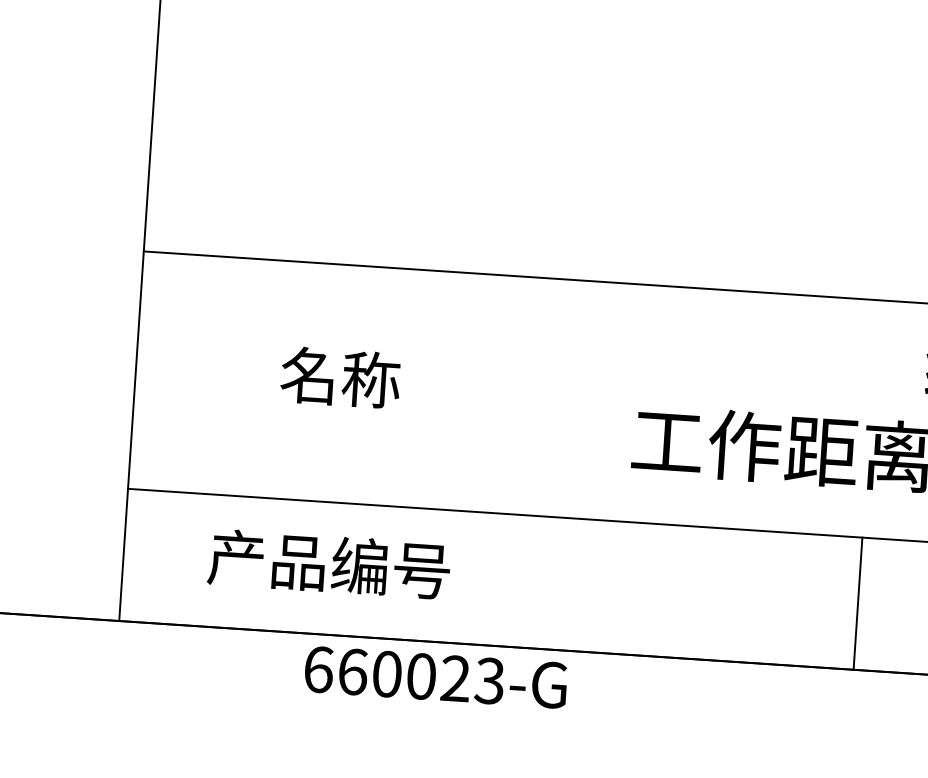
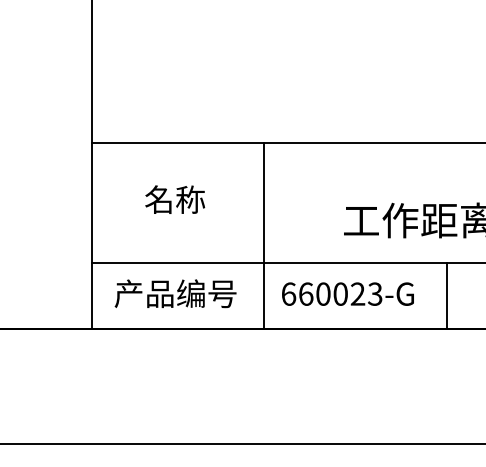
text: (341, 377) -> (175, 199), moved
line: (473, 457) -> (264, 235), added
text: (329, 563) -> (175, 293), moved
line: (857, 602) -> (446, 295), moved
text: (435, 676) -> (347, 293), moved

